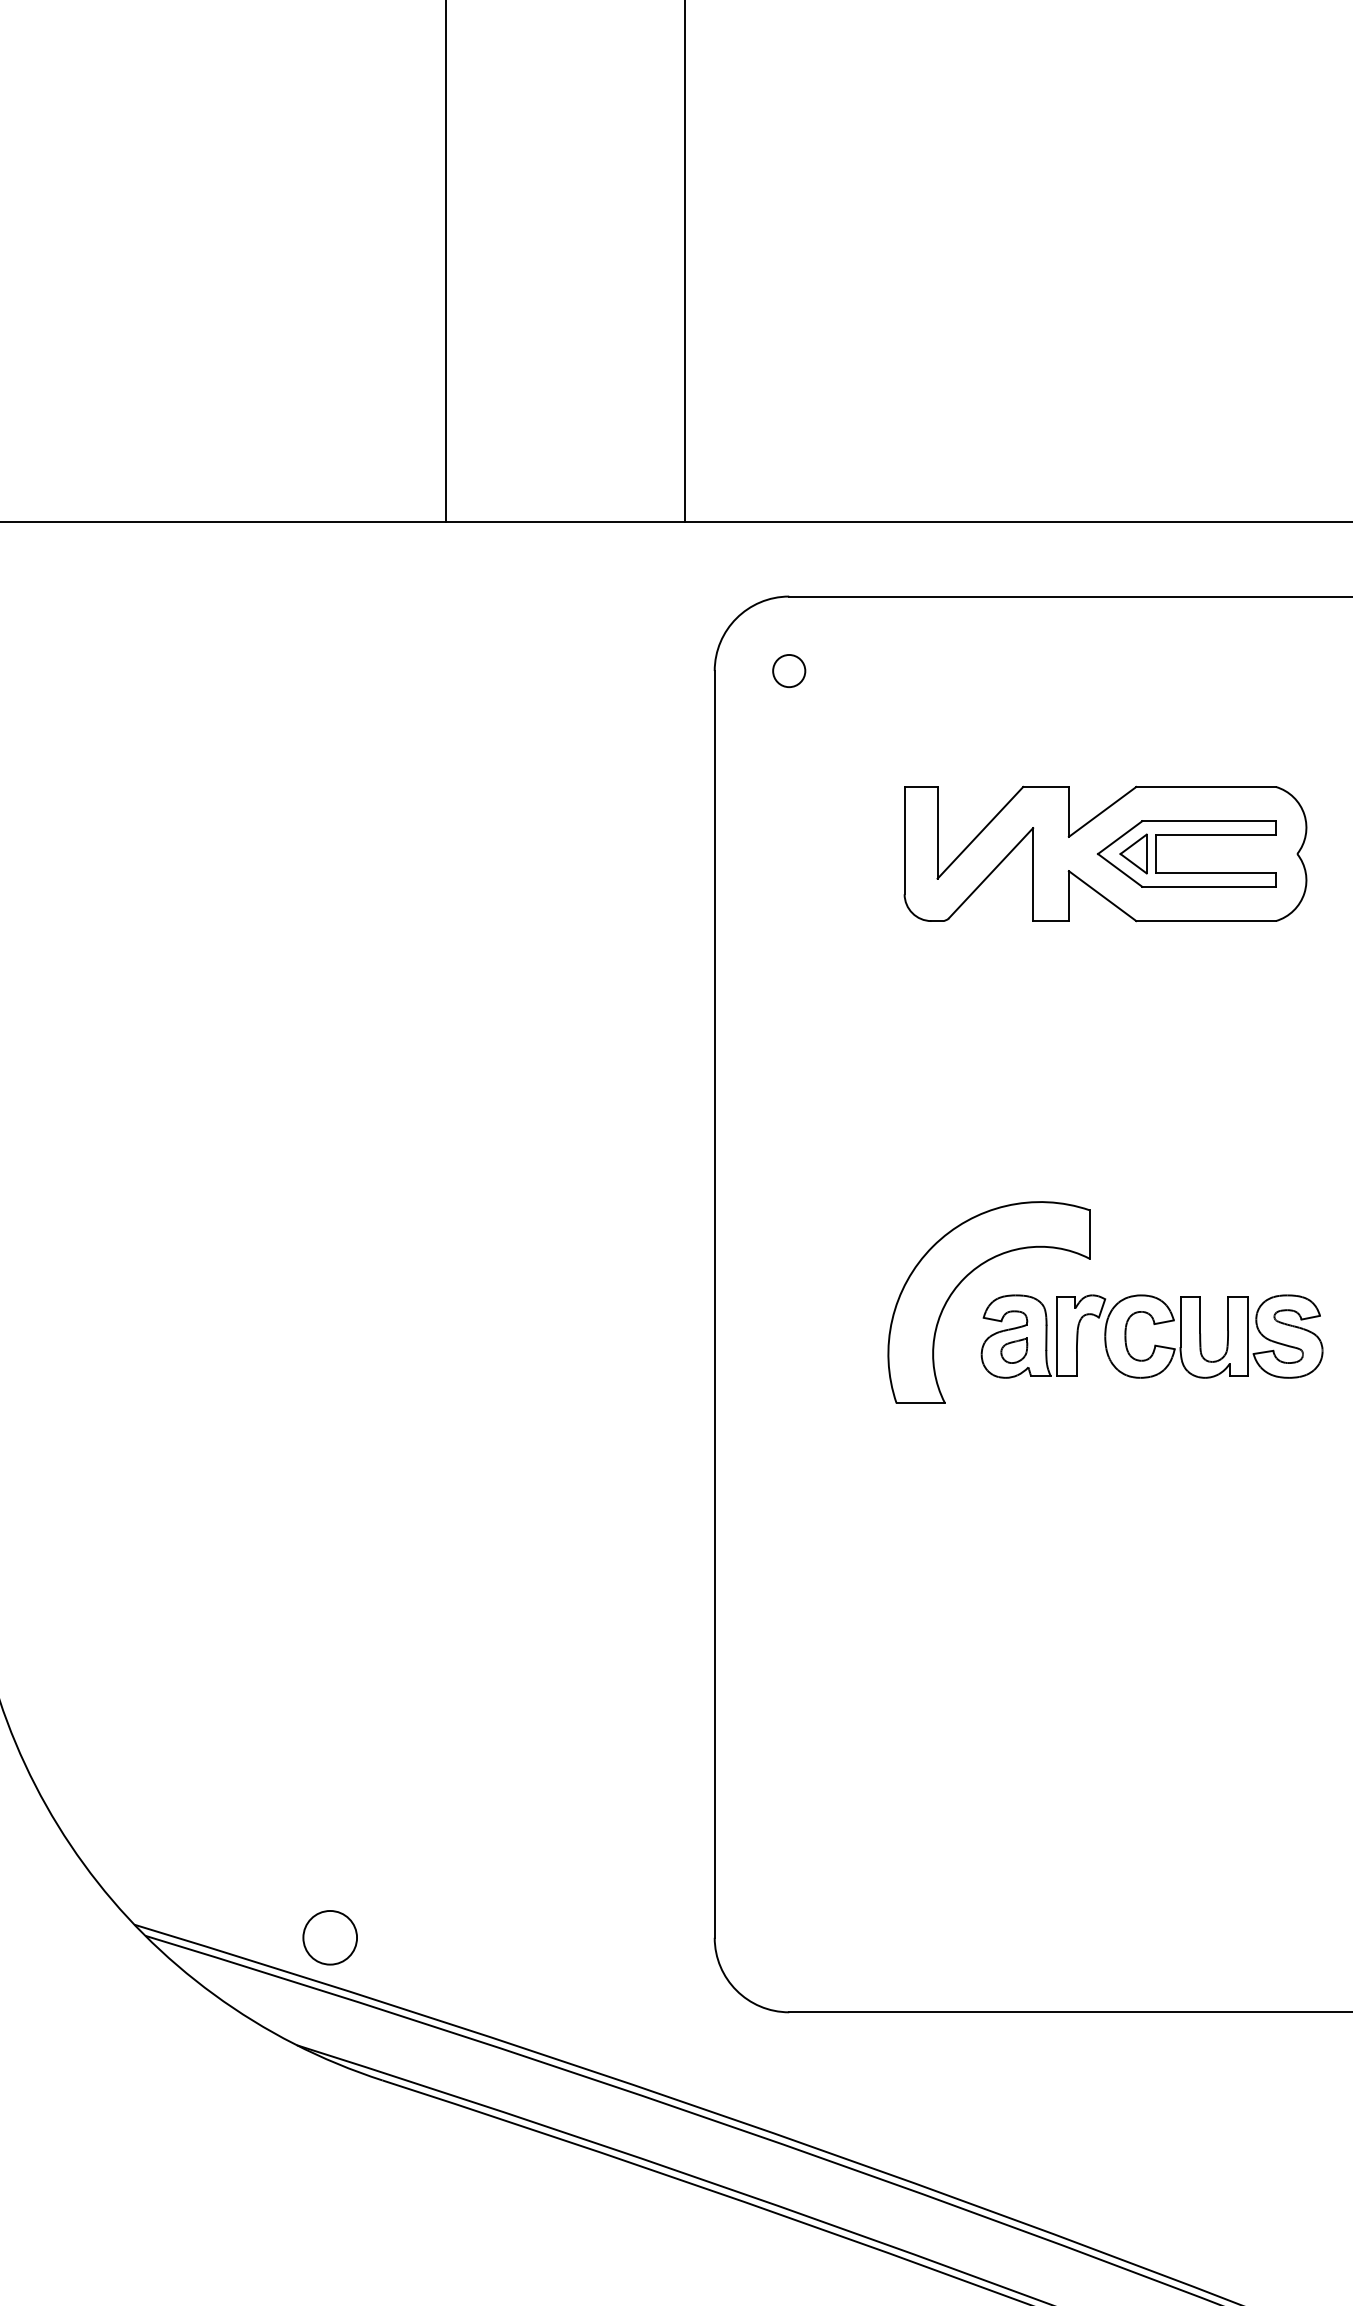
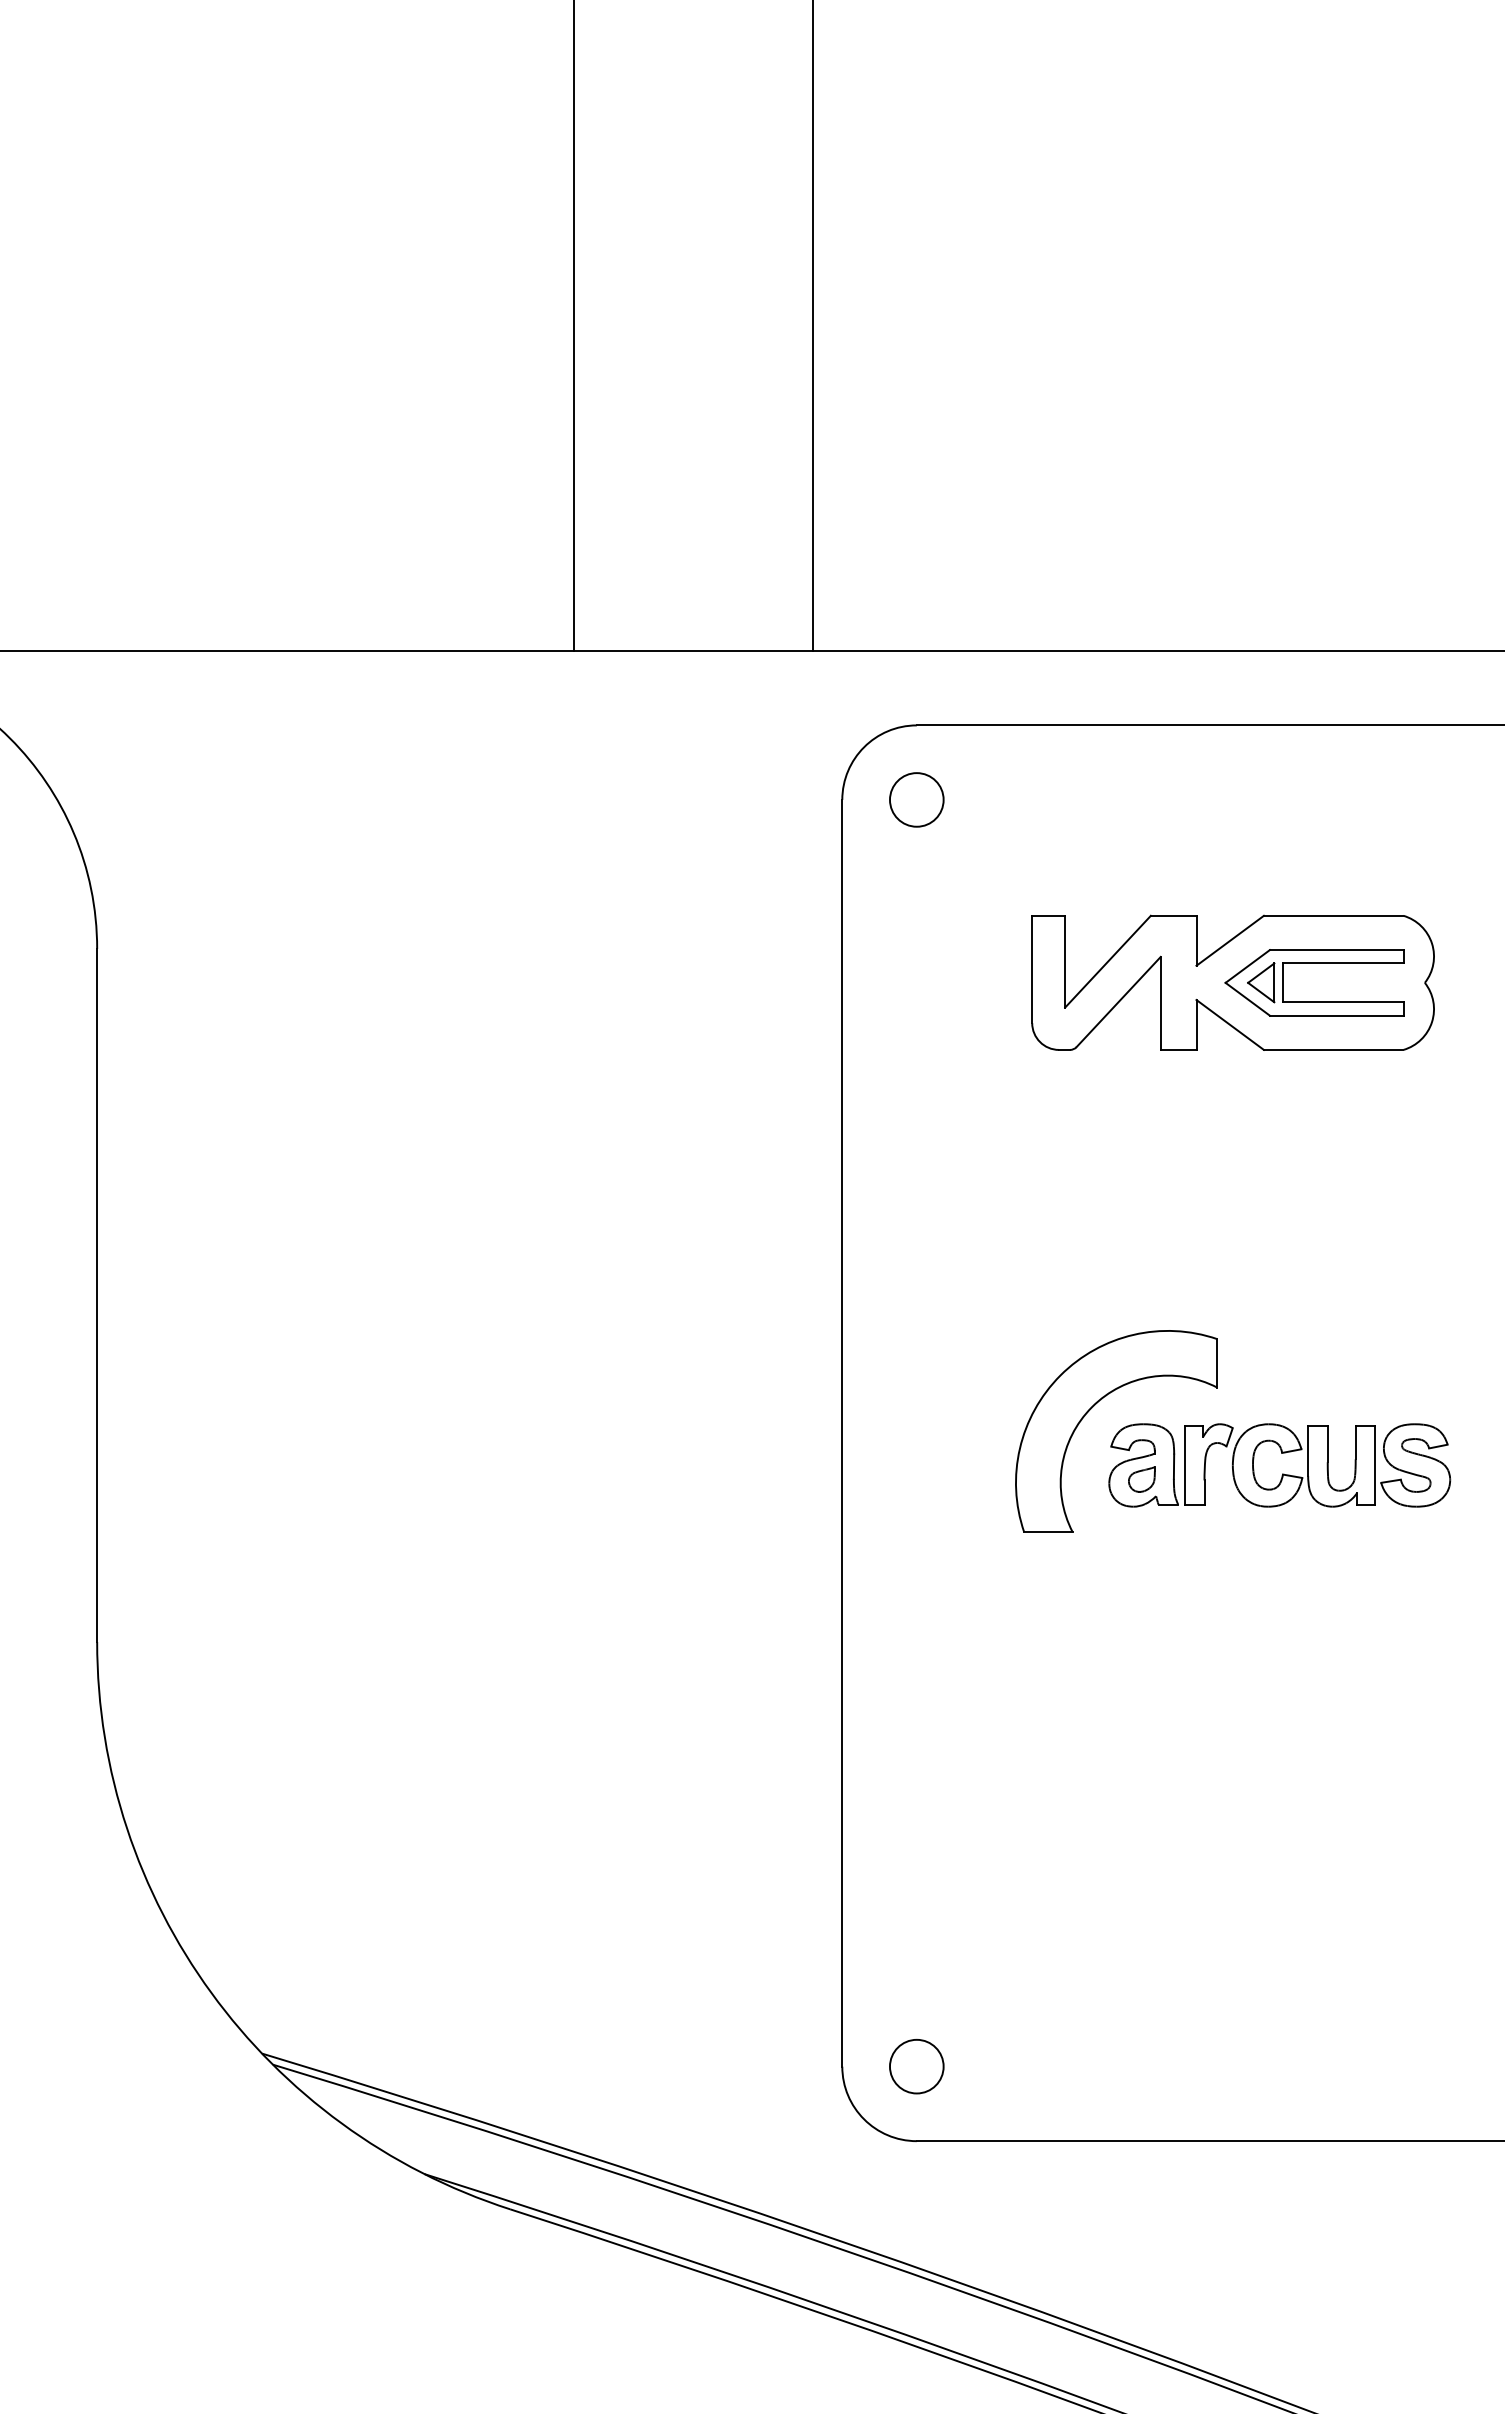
circle: (788, 670) -> (916, 799), size x1.67
circle: (329, 1937) -> (916, 2066), moved

